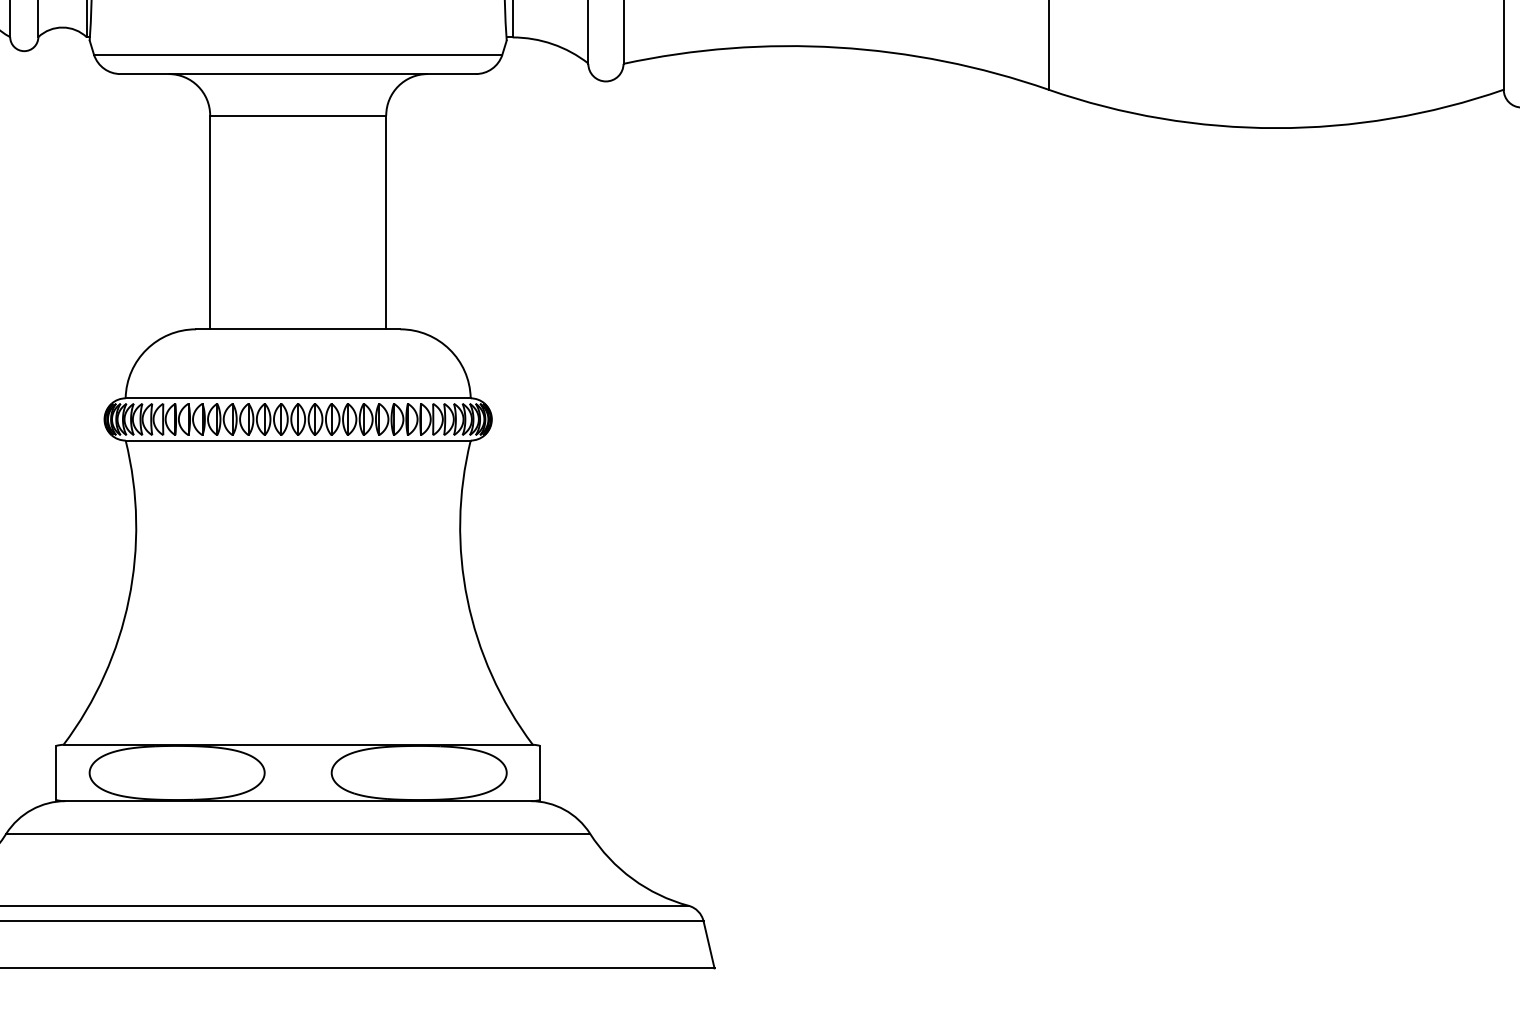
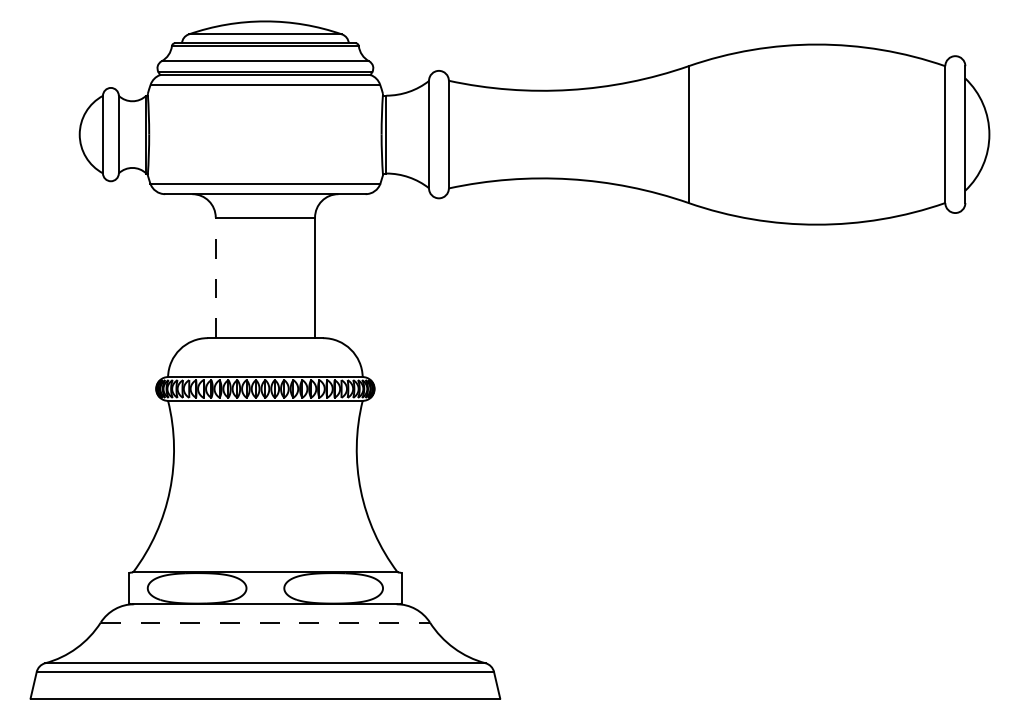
line: (209, 221) -> (215, 277), solid -> dashed
line: (298, 833) -> (265, 622), solid -> dashed

